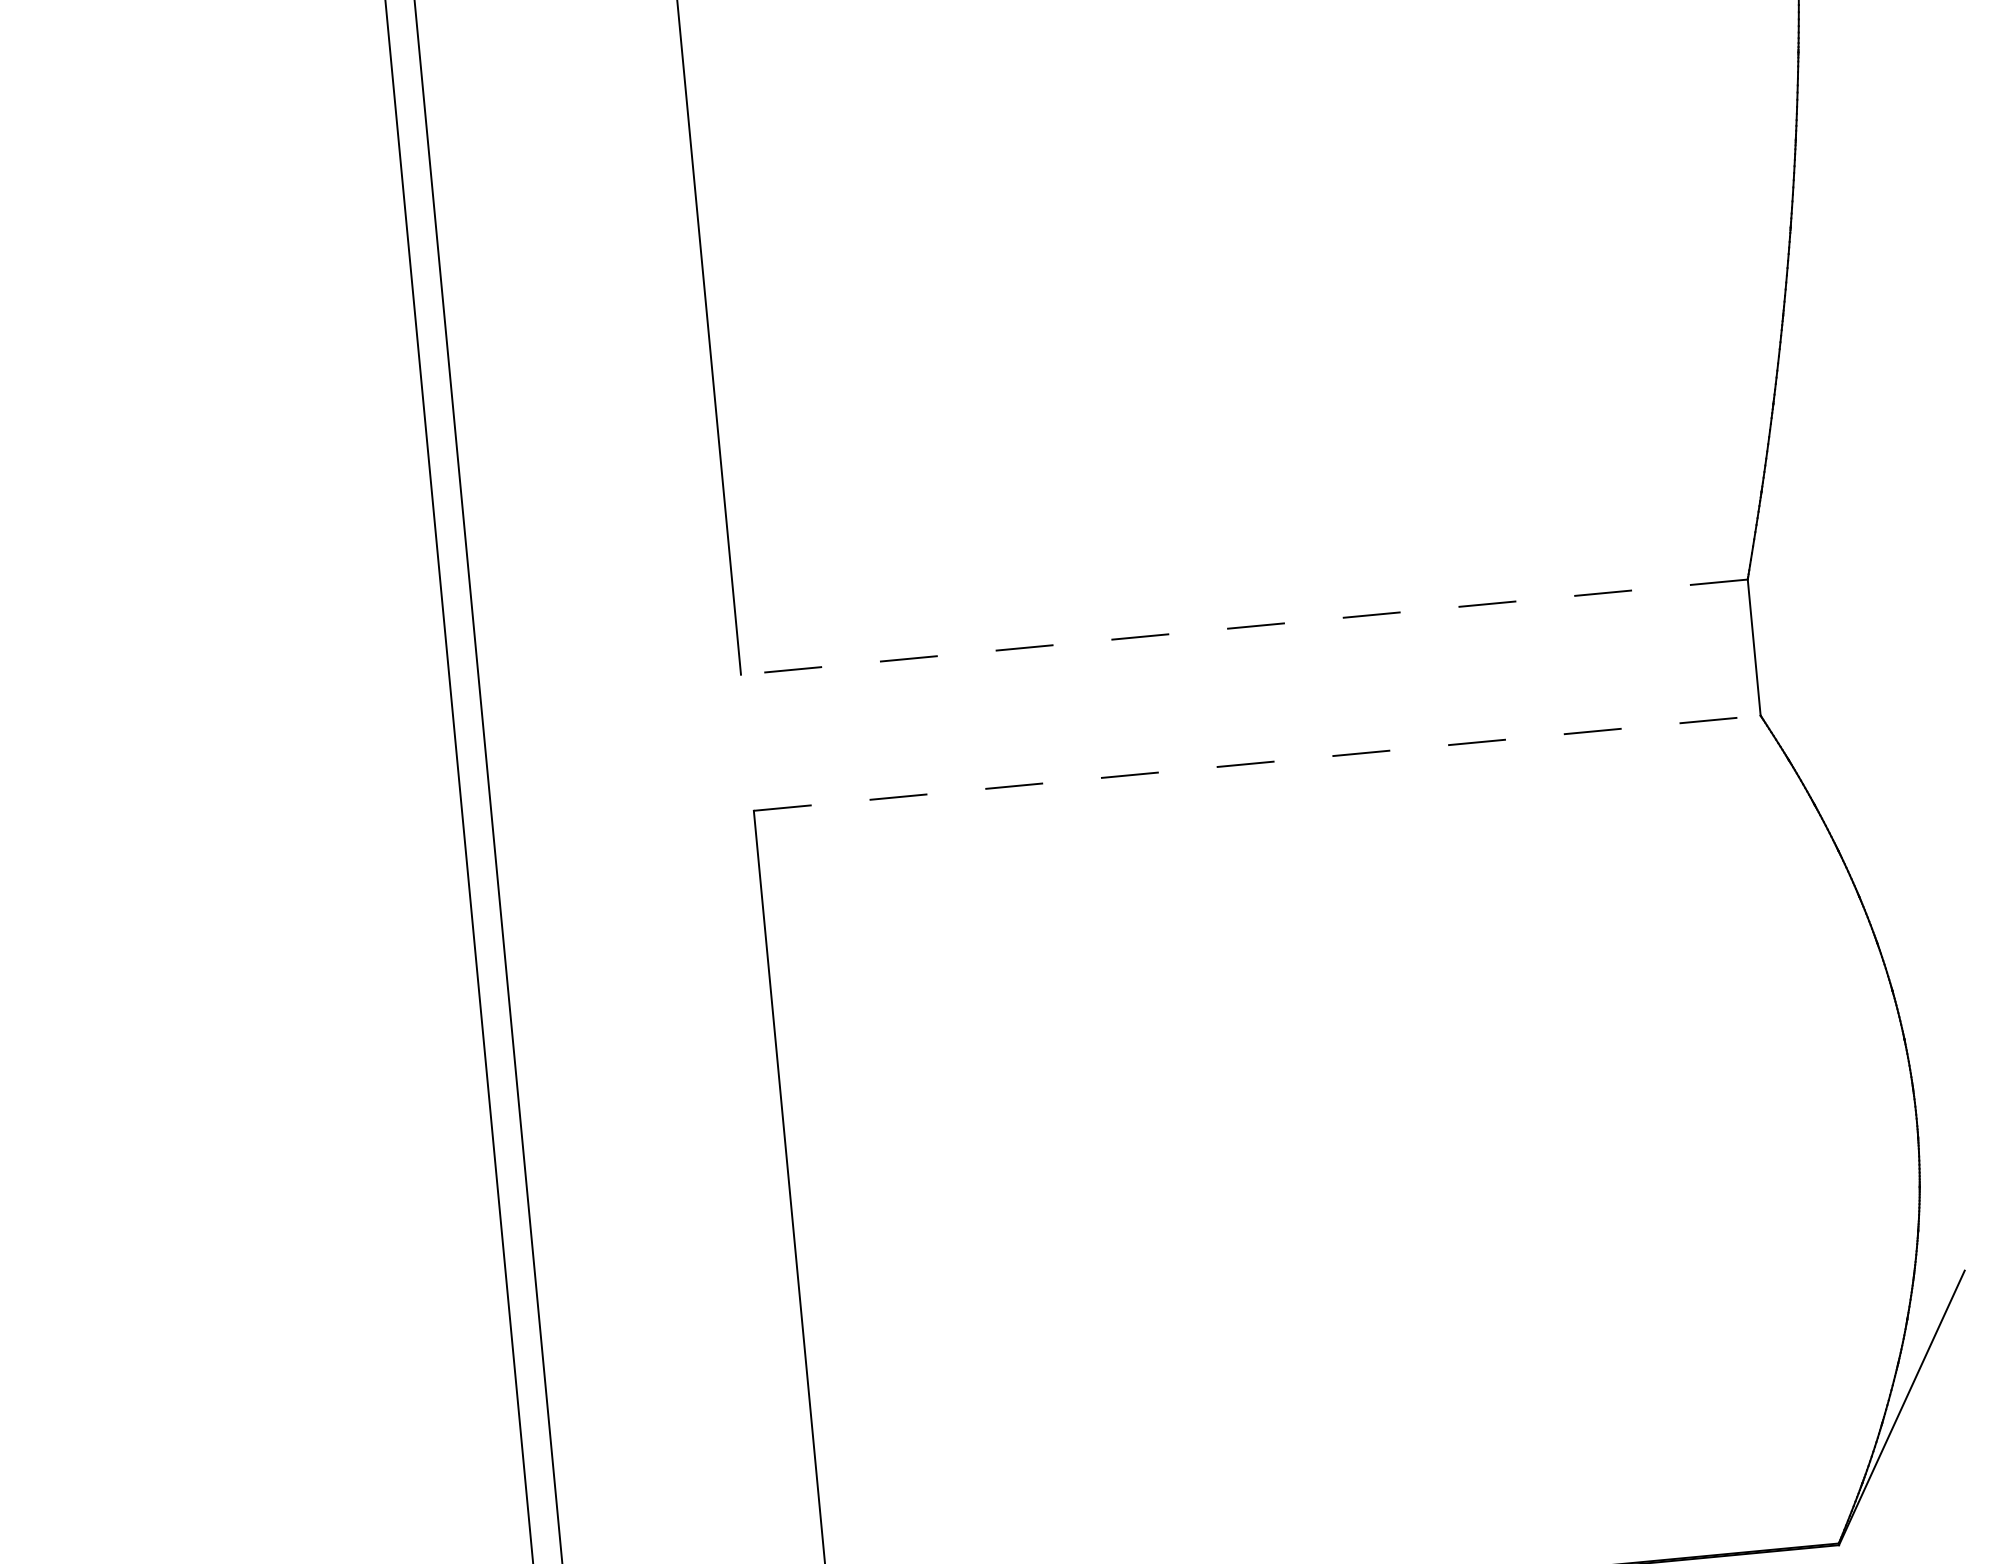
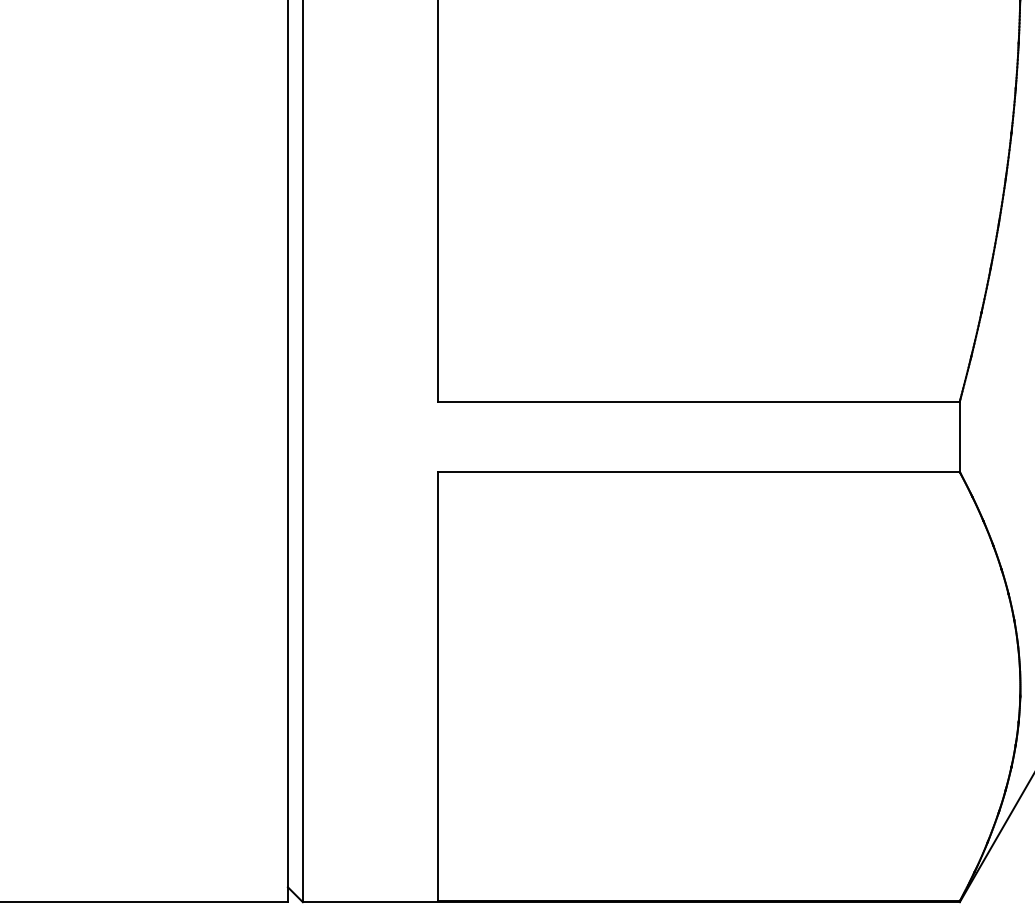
line: (1243, 627) -> (698, 401), dashed -> solid
line: (1256, 764) -> (698, 472), dashed -> solid

